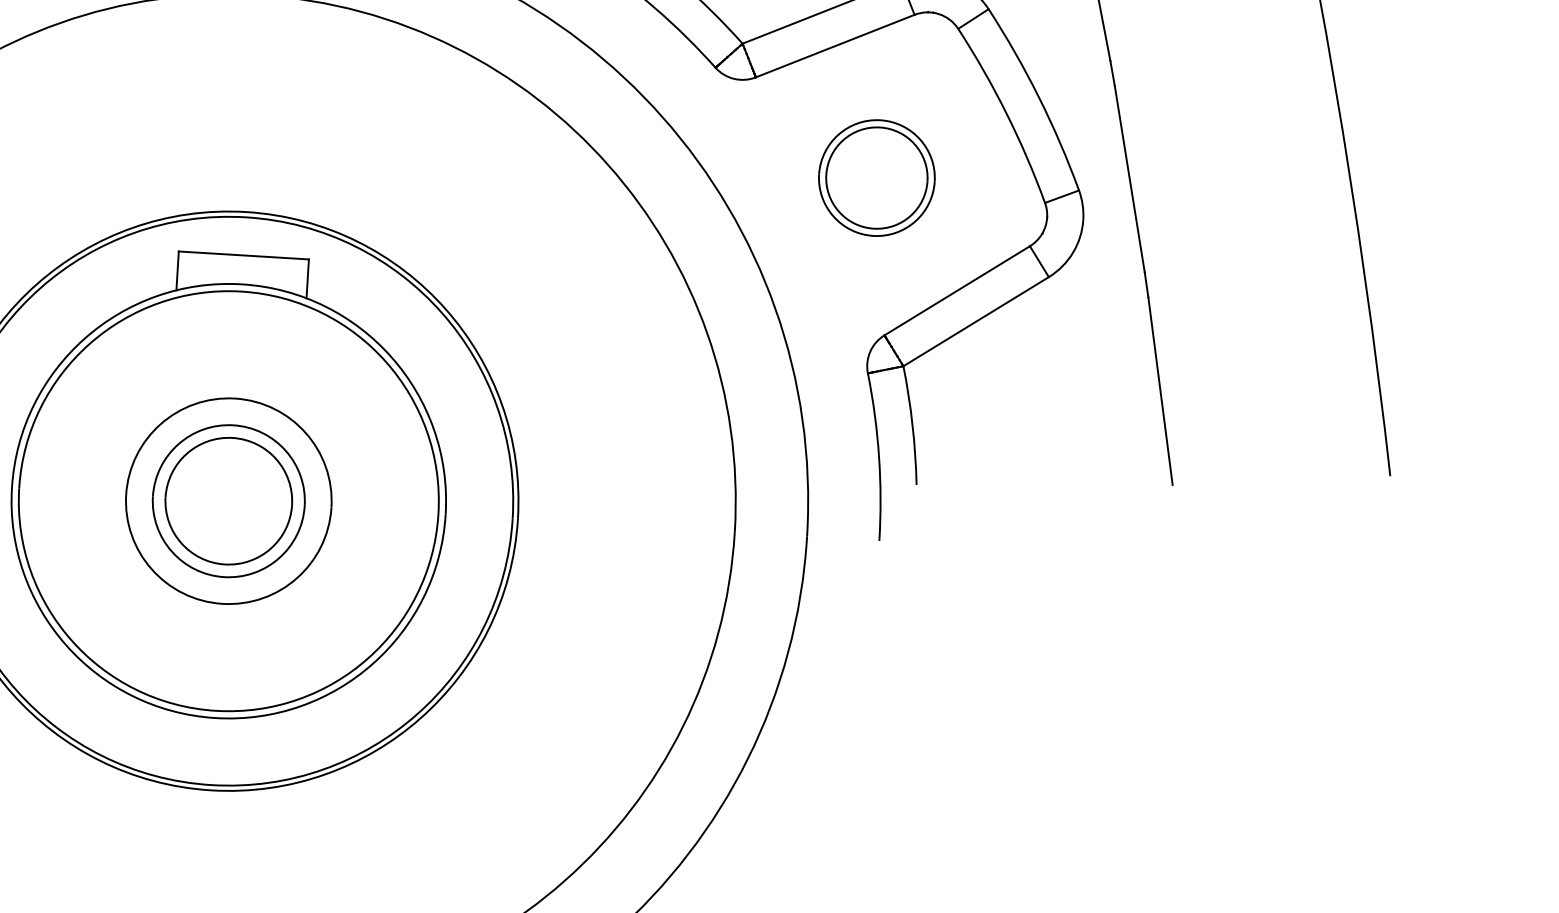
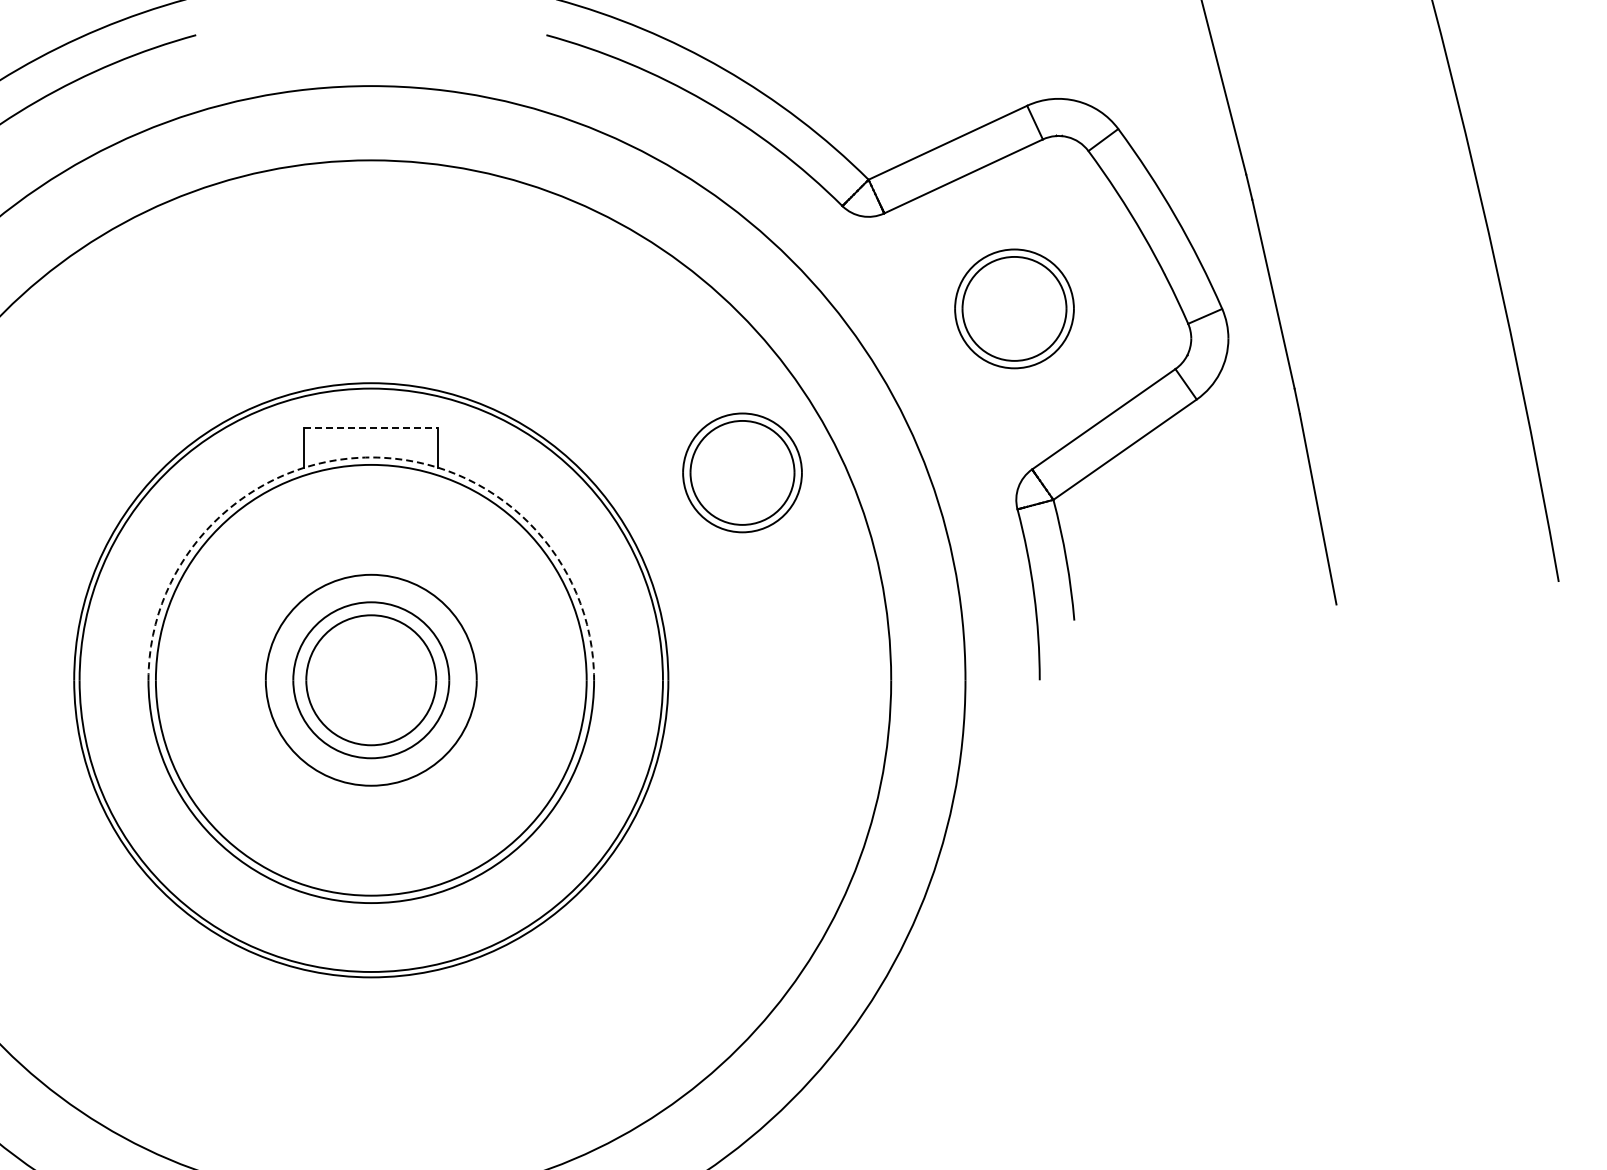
line: (244, 255) -> (371, 427), solid -> dashed
arc: (242, 284) -> (371, 457), solid -> dashed
part: (602, 321) -> (742, 472), added

